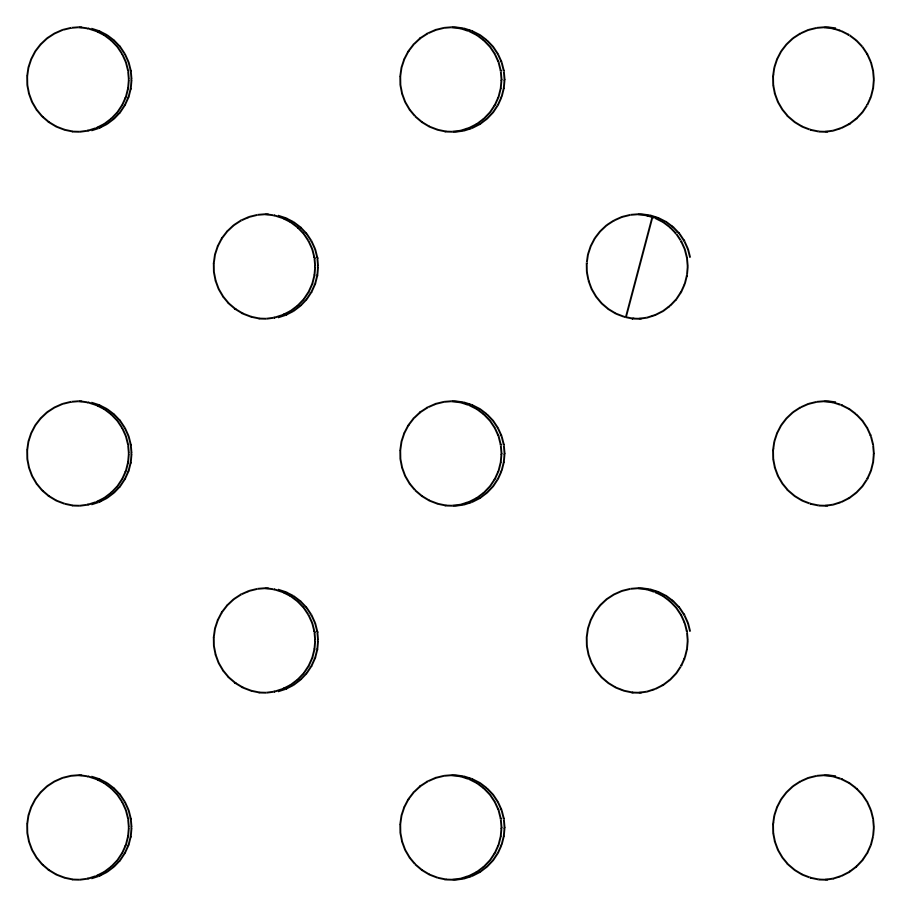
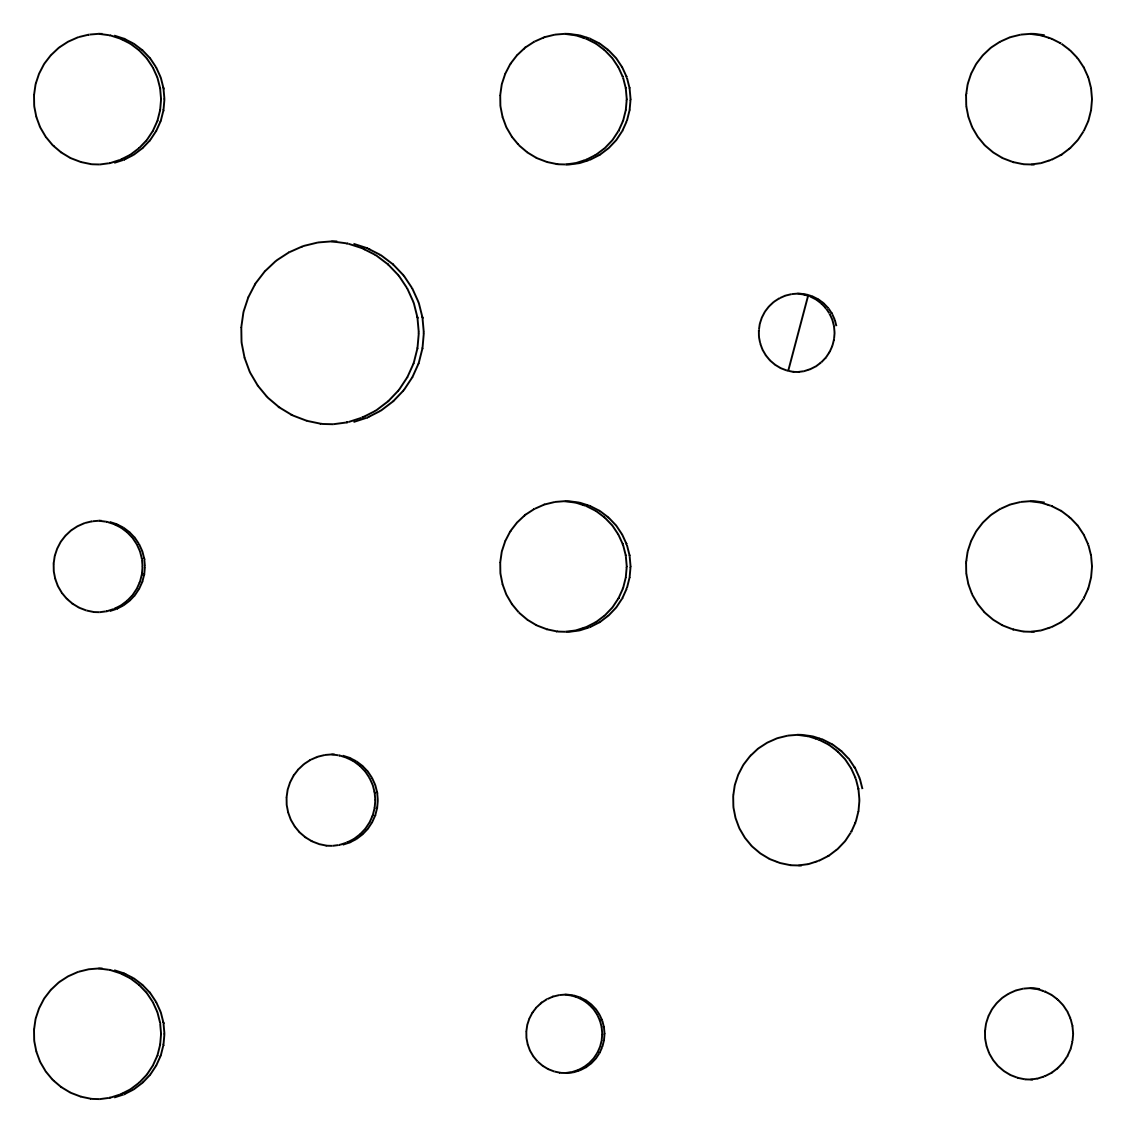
part: (265, 266) -> (331, 332), size x1.4
part: (637, 266) -> (796, 332), size x0.6
part: (79, 453) -> (99, 566), size x0.7
part: (265, 640) -> (331, 800), size x0.7
part: (452, 827) -> (565, 1033), size x0.6
part: (823, 827) -> (1029, 1033), size x0.7

